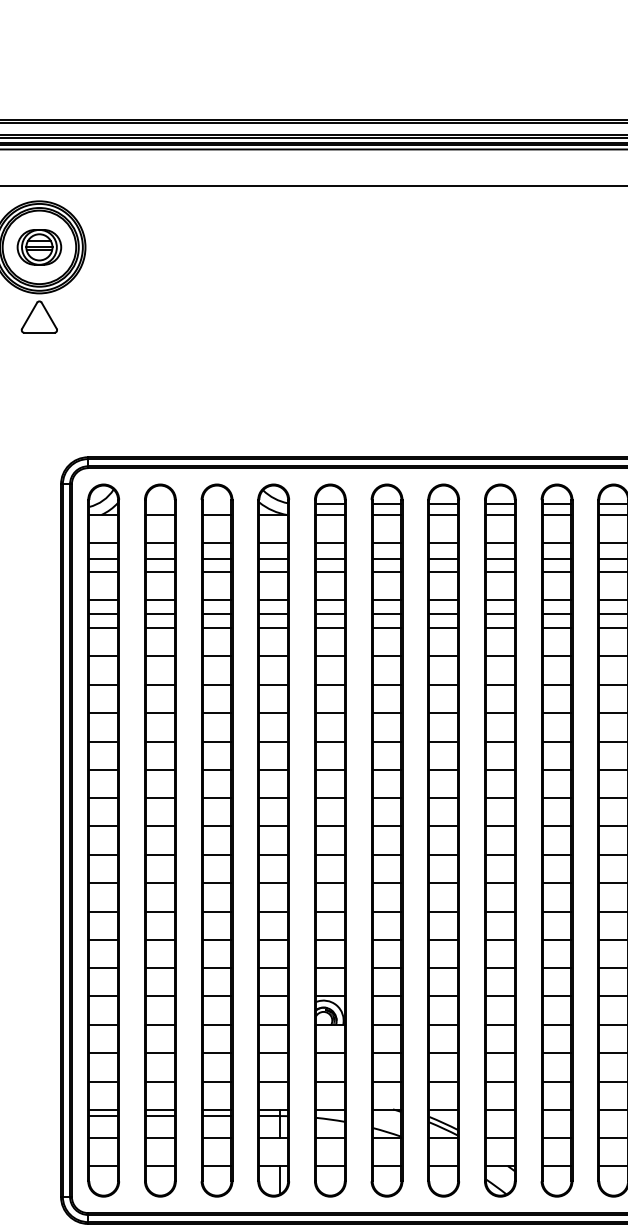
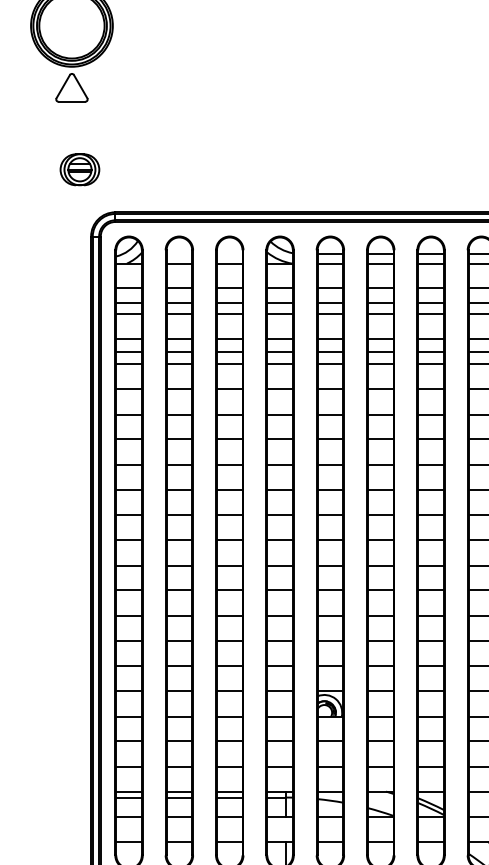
part: (39, 247) -> (80, 169), moved

